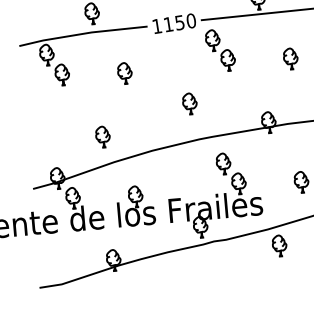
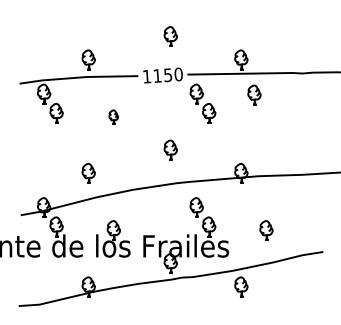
part: (290, 58) -> (254, 94), moved
part: (124, 72) -> (113, 116), size x0.7

